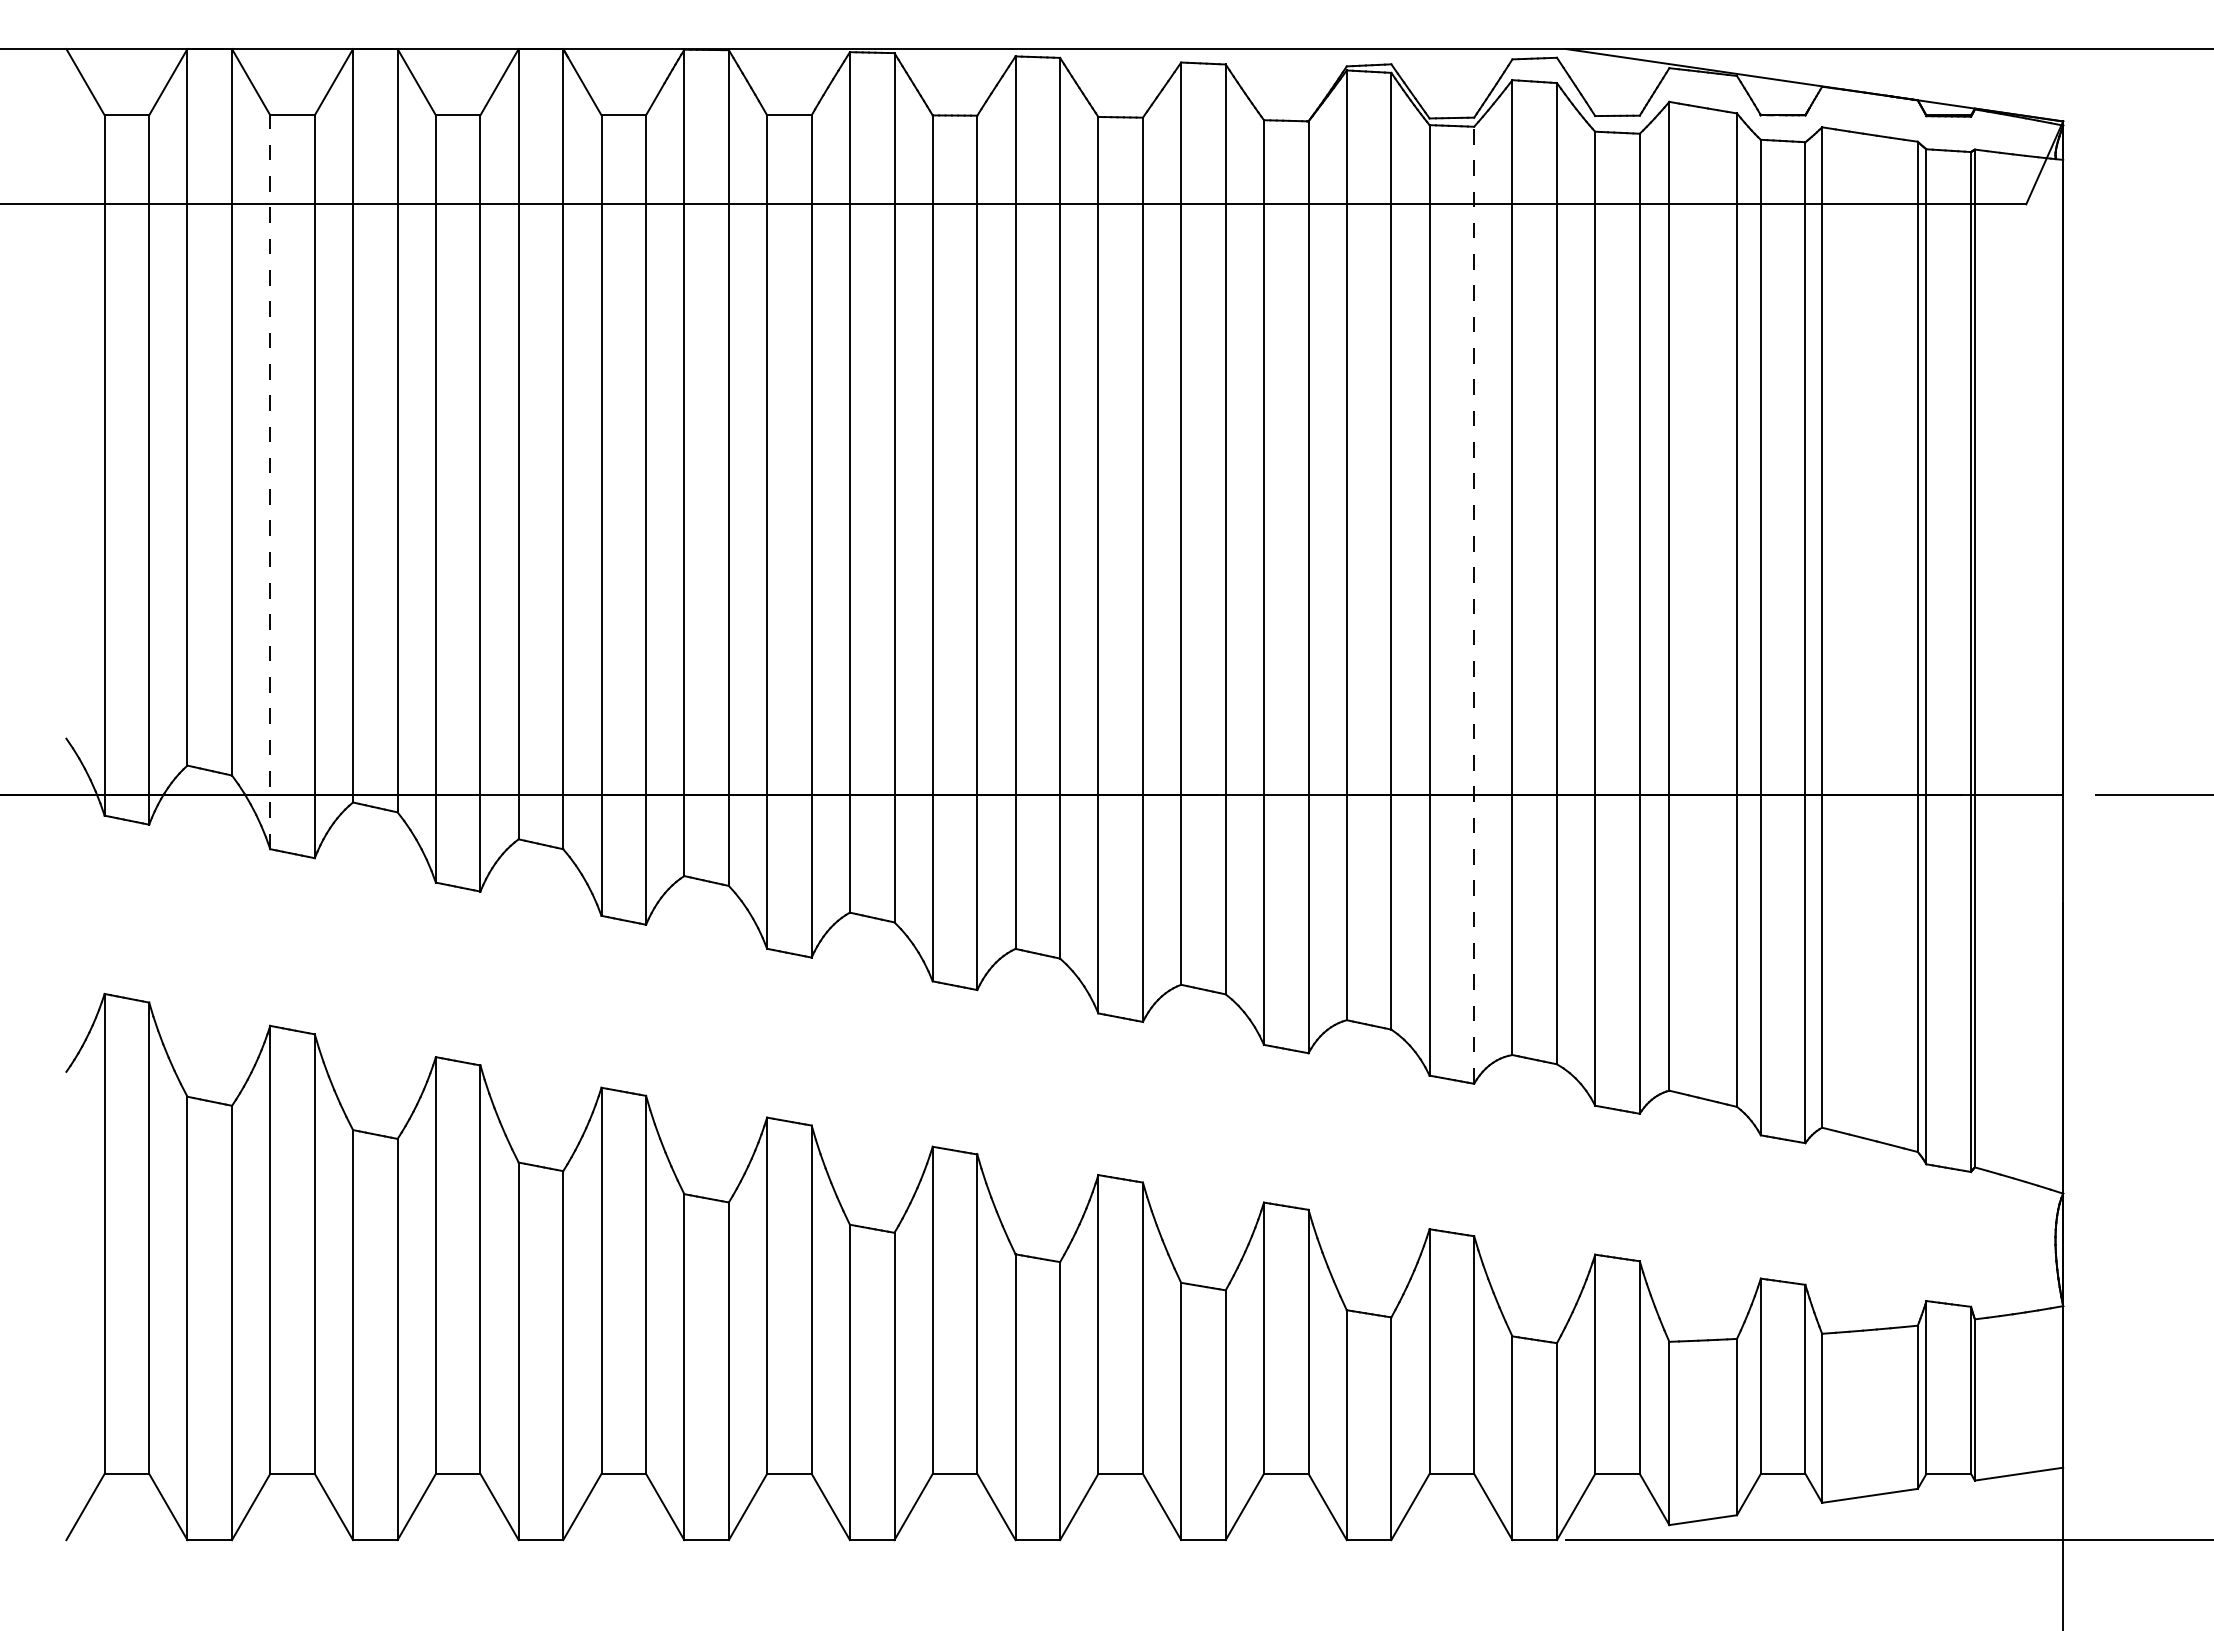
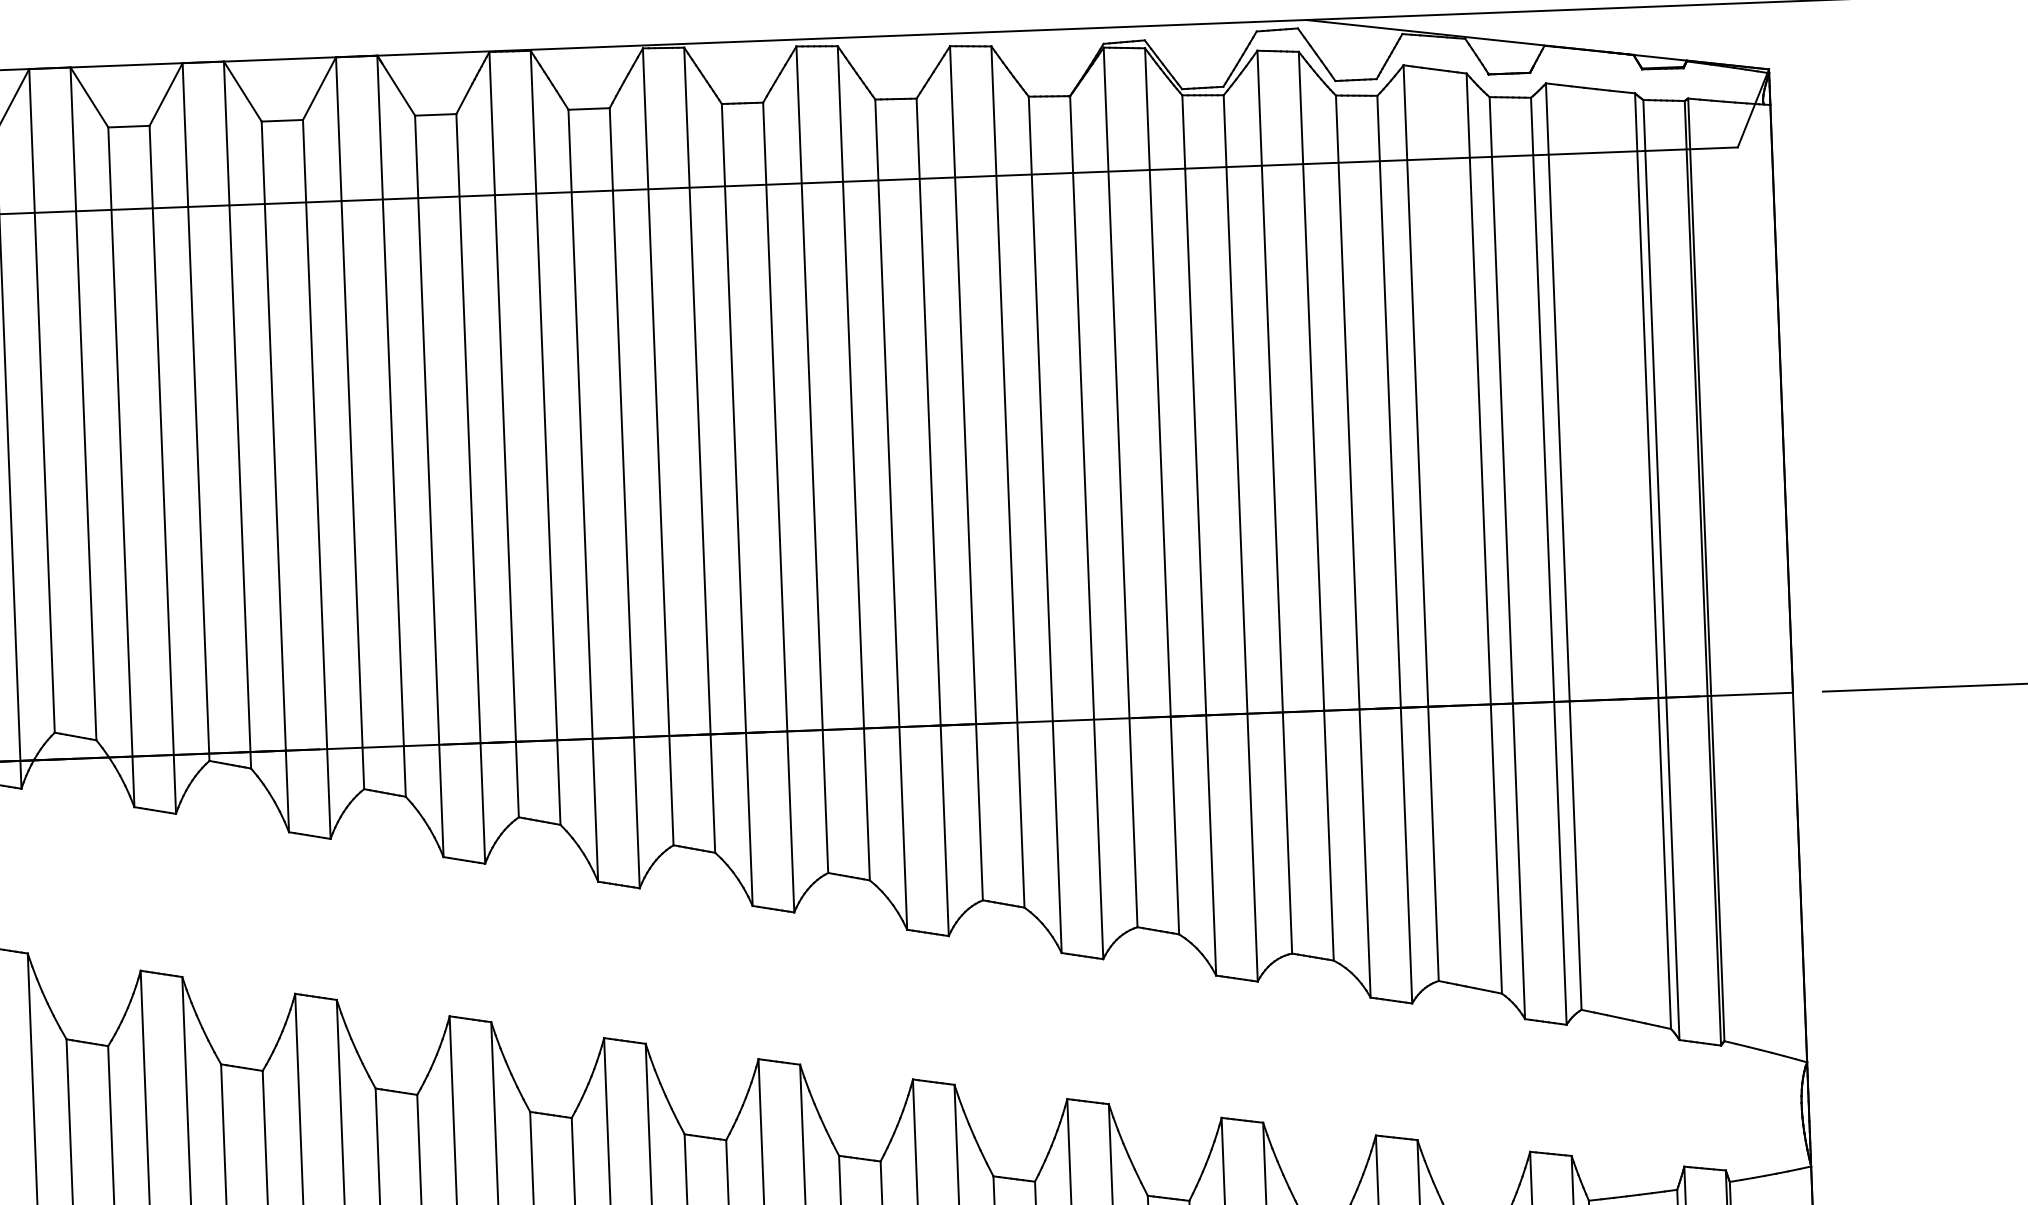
line: (270, 482) -> (121, 467), dashed -> solid
line: (1474, 605) -> (1241, 538), dashed -> solid

